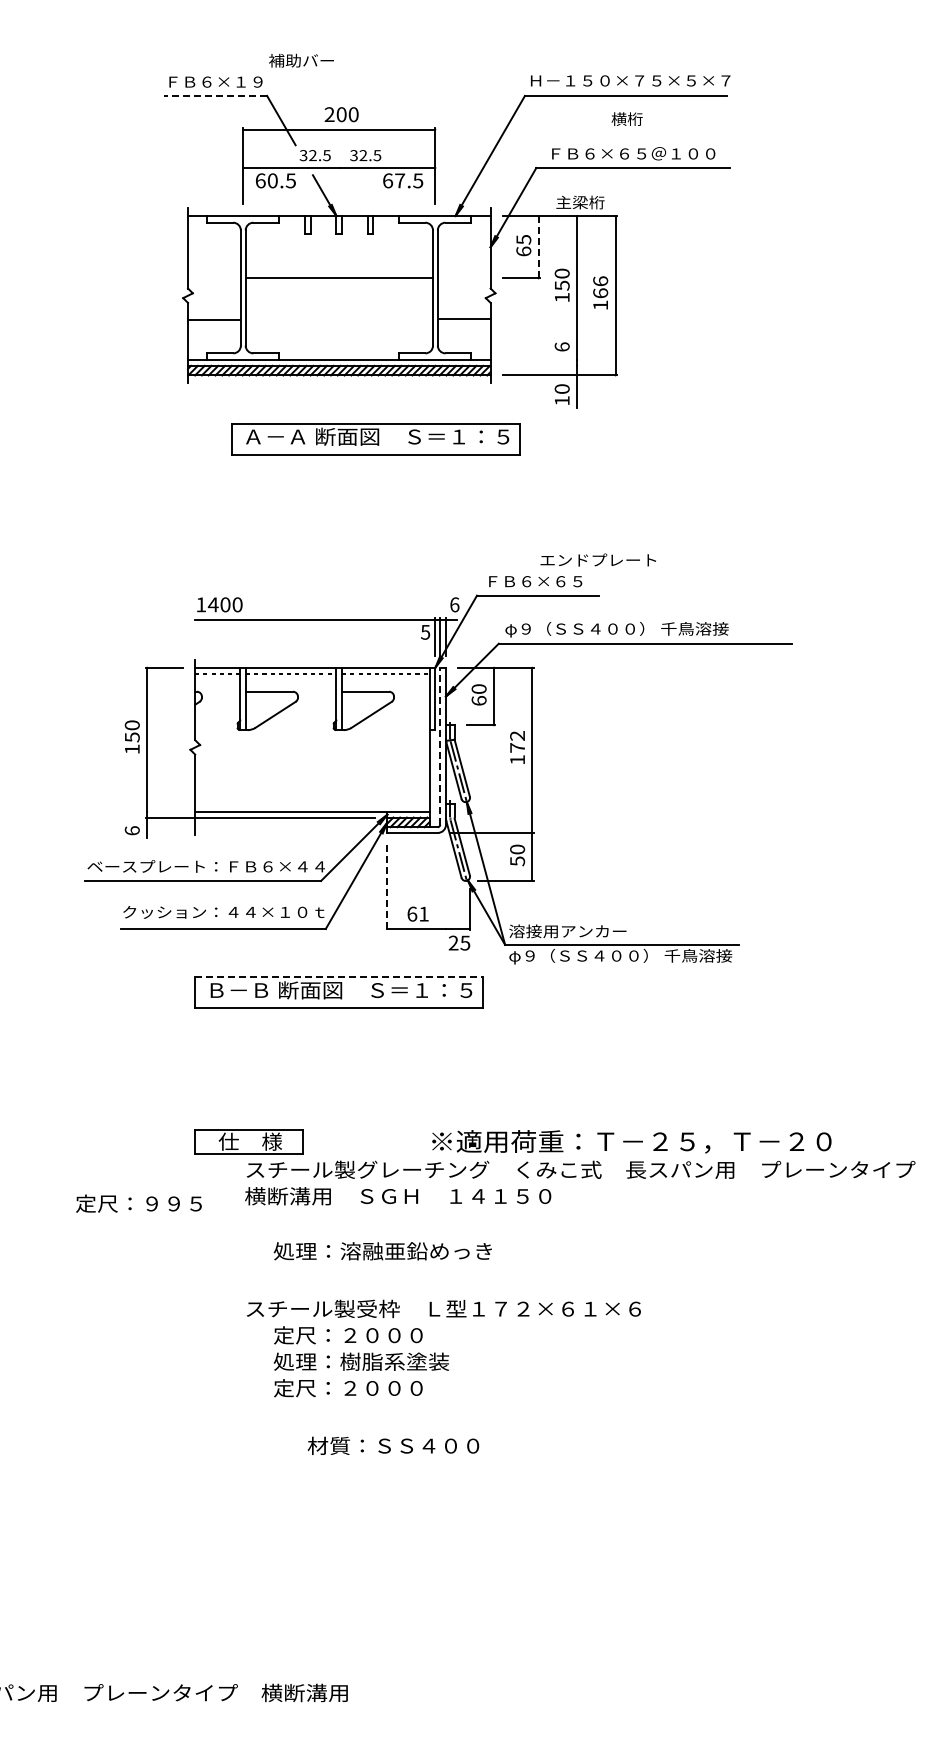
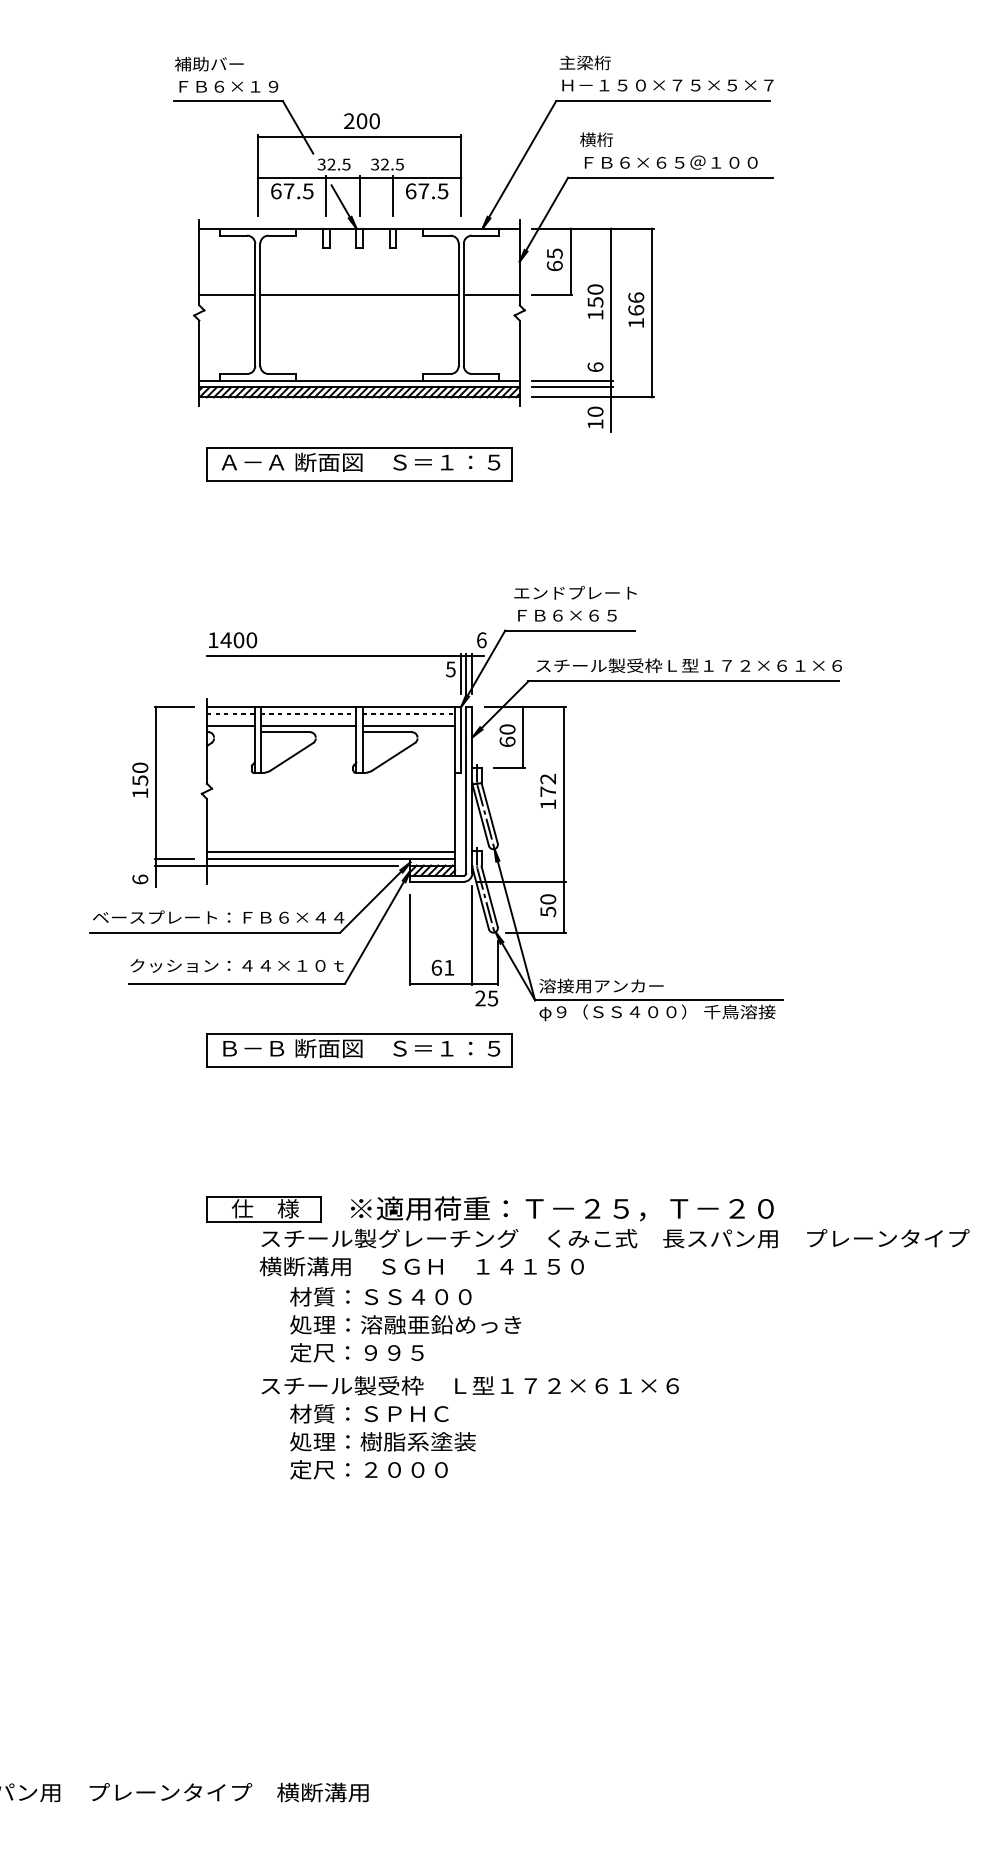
text: (301, 60) -> (209, 63), moved
line: (215, 95) -> (228, 100), dashed -> solid
text: (626, 118) -> (595, 139), moved
text: (272, 180) -> (288, 190), 60.5 -> 67.5
line: (308, 185) -> (326, 196), added
line: (339, 185) -> (359, 196), added
line: (370, 185) -> (392, 196), added
text: (580, 202) -> (585, 62), moved
line: (538, 246) -> (570, 260), dashed -> solid
line: (464, 319) -> (492, 294), moved
line: (214, 320) -> (227, 294), moved
line: (540, 360) -> (572, 381), added
line: (540, 365) -> (572, 386), added
part: (375, 439) -> (358, 465), moved
text: (597, 559) -> (574, 592), moved
text: (649, 629) -> (687, 666), φ９（ＳＳ４００） 千鳥溶接 -> スチール製受枠Ｌ型１７２×６１×６
line: (217, 685) -> (230, 725), added
line: (291, 685) -> (308, 725), added
line: (385, 685) -> (408, 725), added
line: (440, 746) -> (466, 790), dashed -> solid
line: (312, 805) -> (331, 852), added
line: (164, 811) -> (174, 859), added
line: (445, 883) -> (471, 935), added
line: (387, 887) -> (410, 939), dashed -> solid
line: (339, 977) -> (359, 1034), dashed -> solid
text: (631, 1141) -> (561, 1208), moved
text: (138, 1203) -> (356, 1352), moved
text: (348, 1335) -> (369, 1413), 定尺：２０００ -> 材質：ＳＰＨＣ
text: (393, 1445) -> (380, 1296), moved

